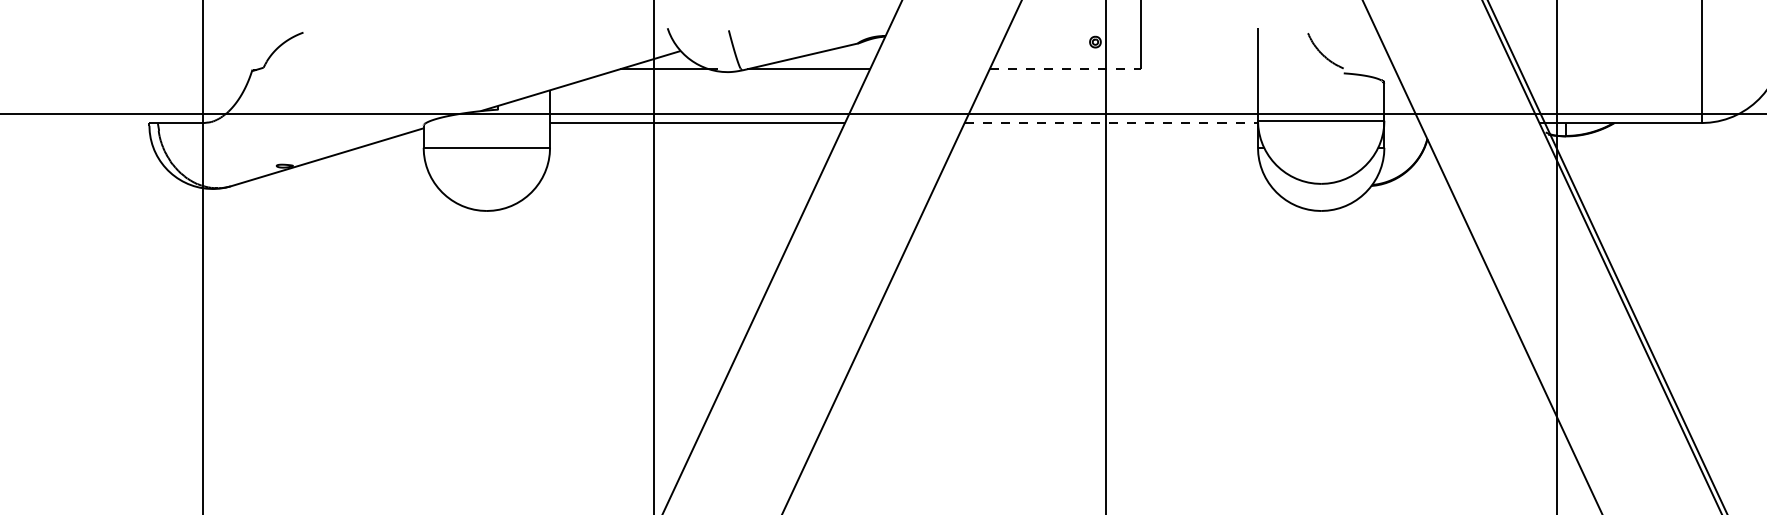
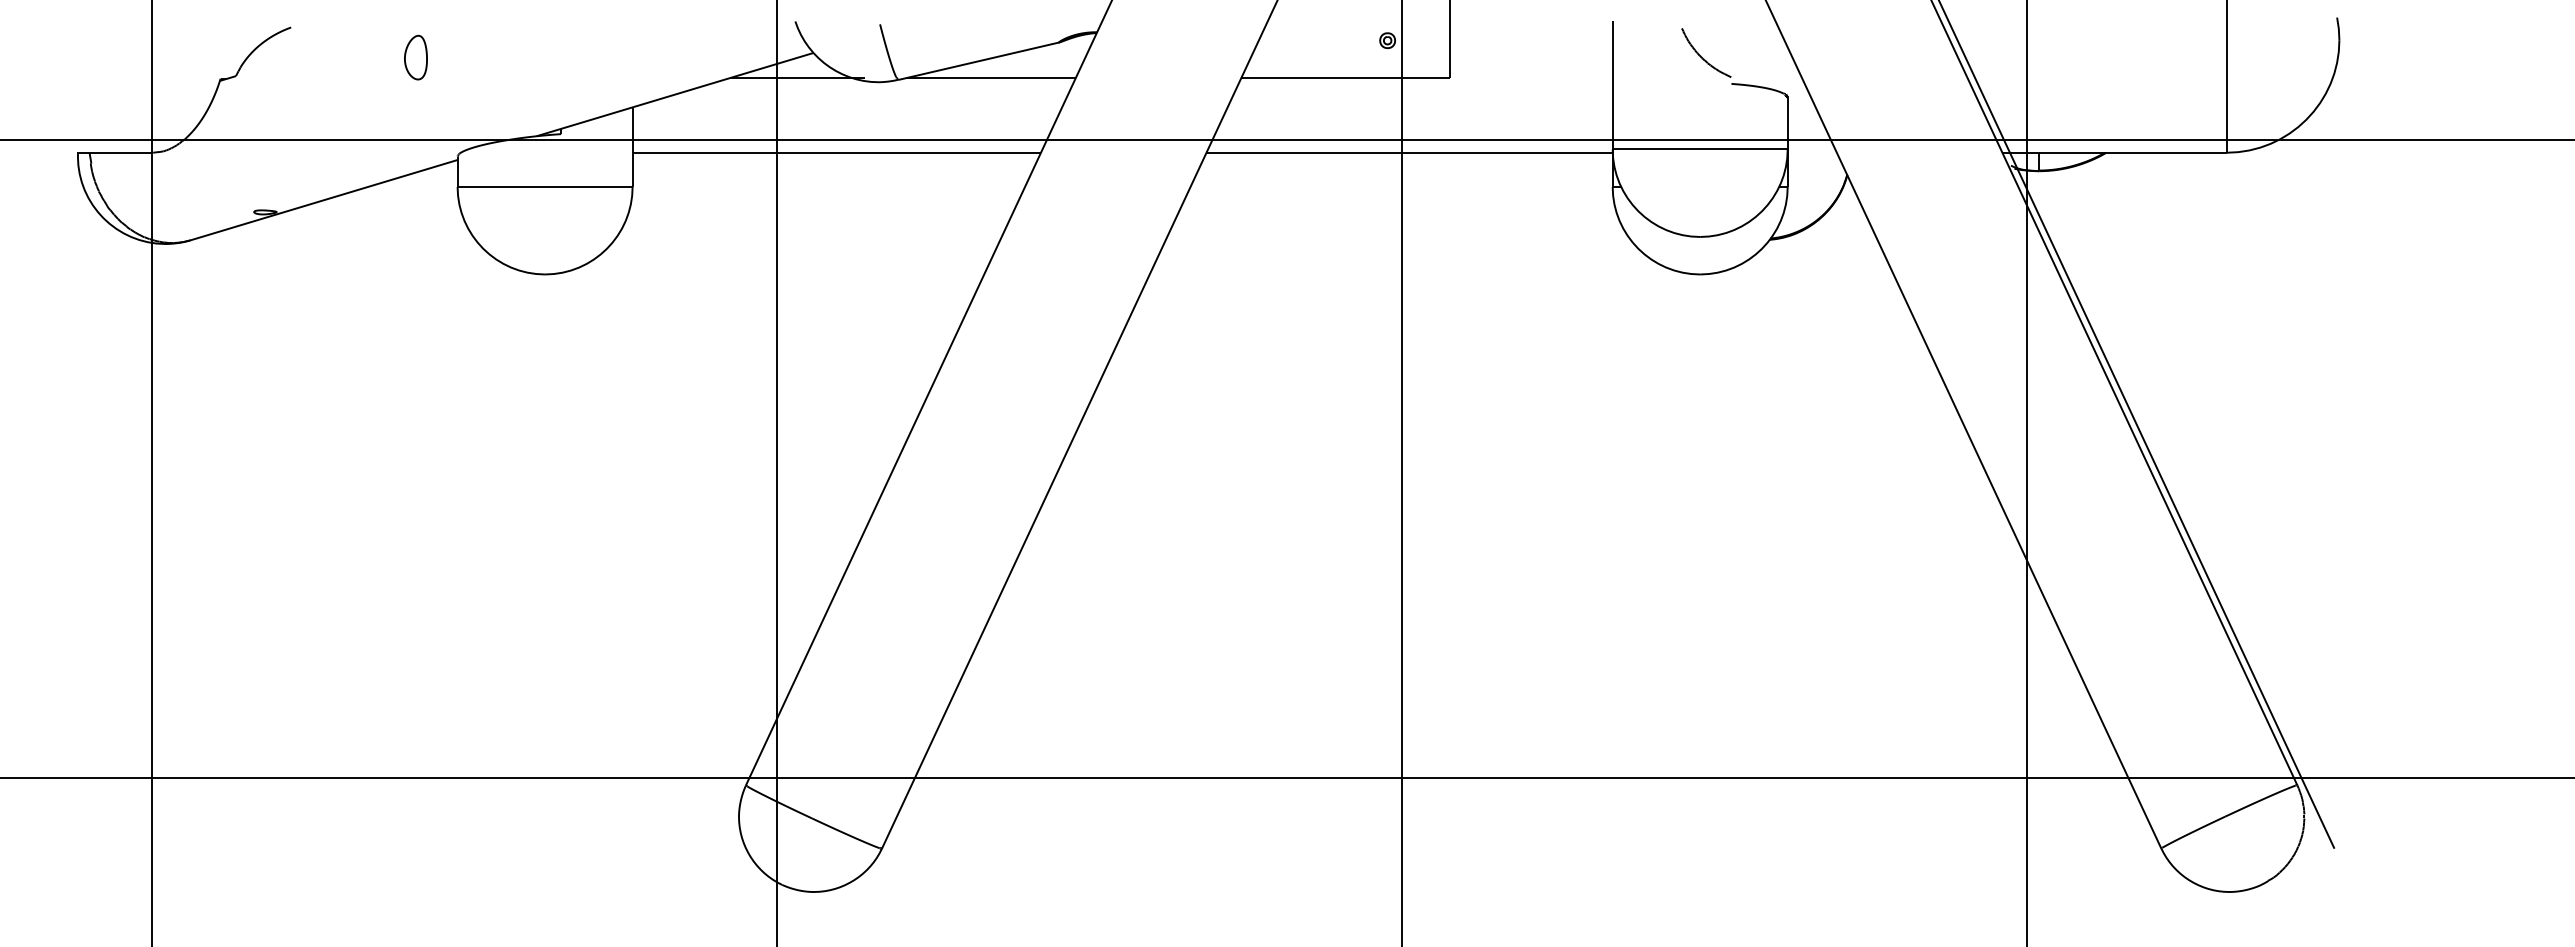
part: (393, 54) -> (415, 57), added
line: (1065, 69) -> (1346, 78), dashed -> solid
line: (1111, 122) -> (1410, 152), dashed -> solid

